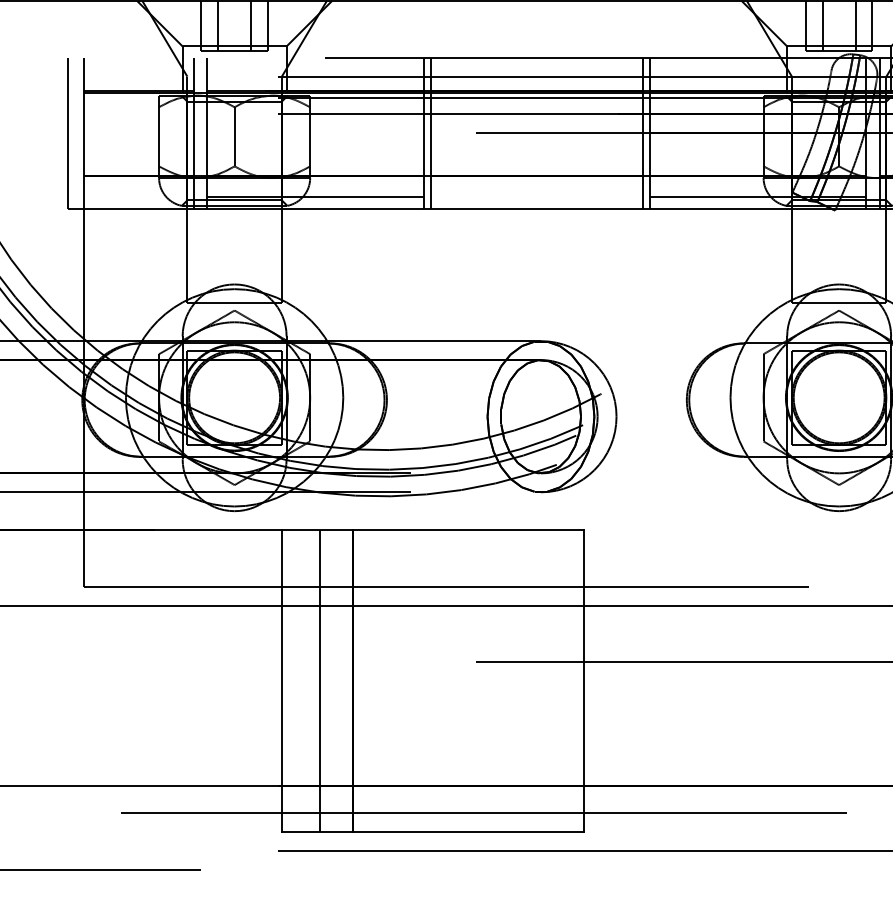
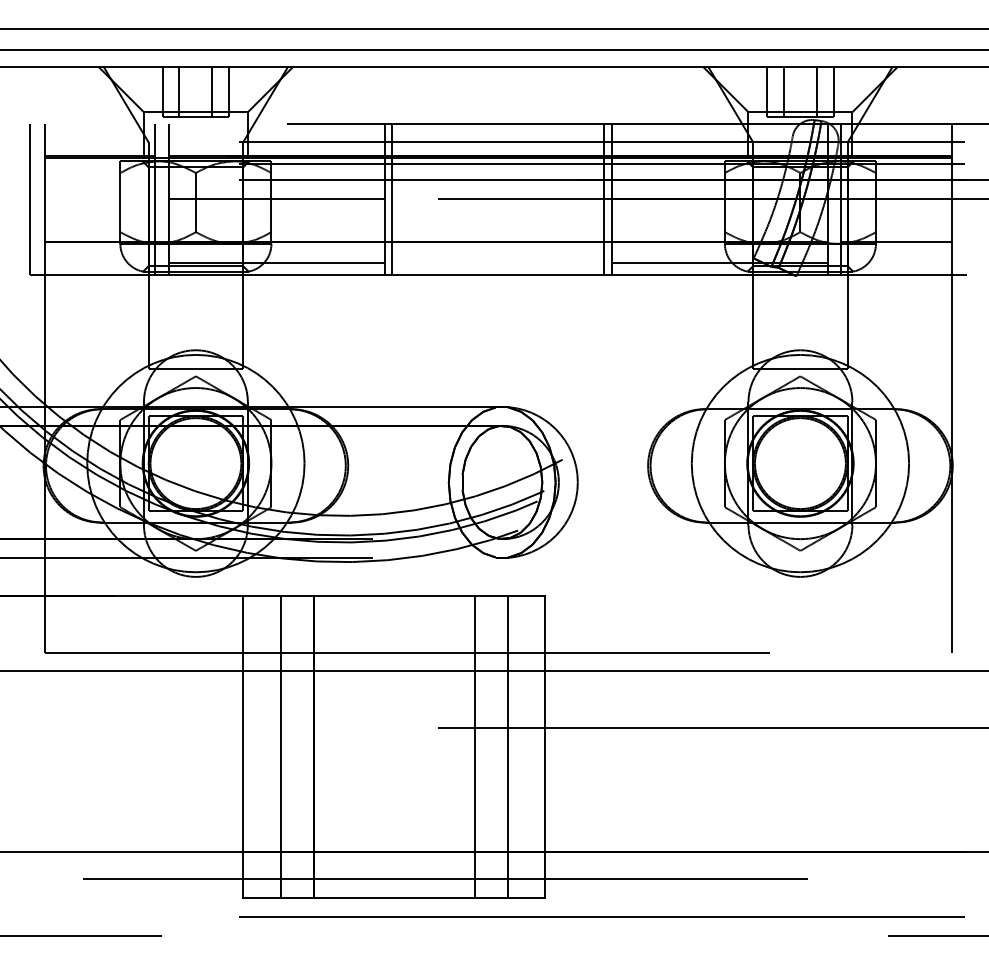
line: (315, 133) -> (276, 199), added
line: (513, 680) -> (474, 746), added
line: (546, 680) -> (507, 746), added

